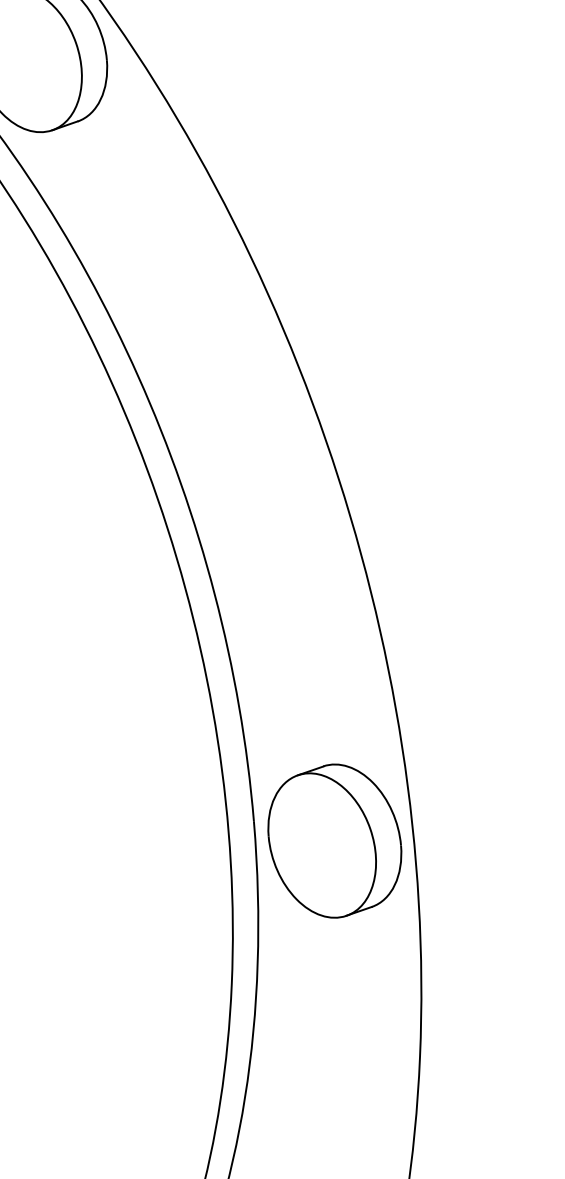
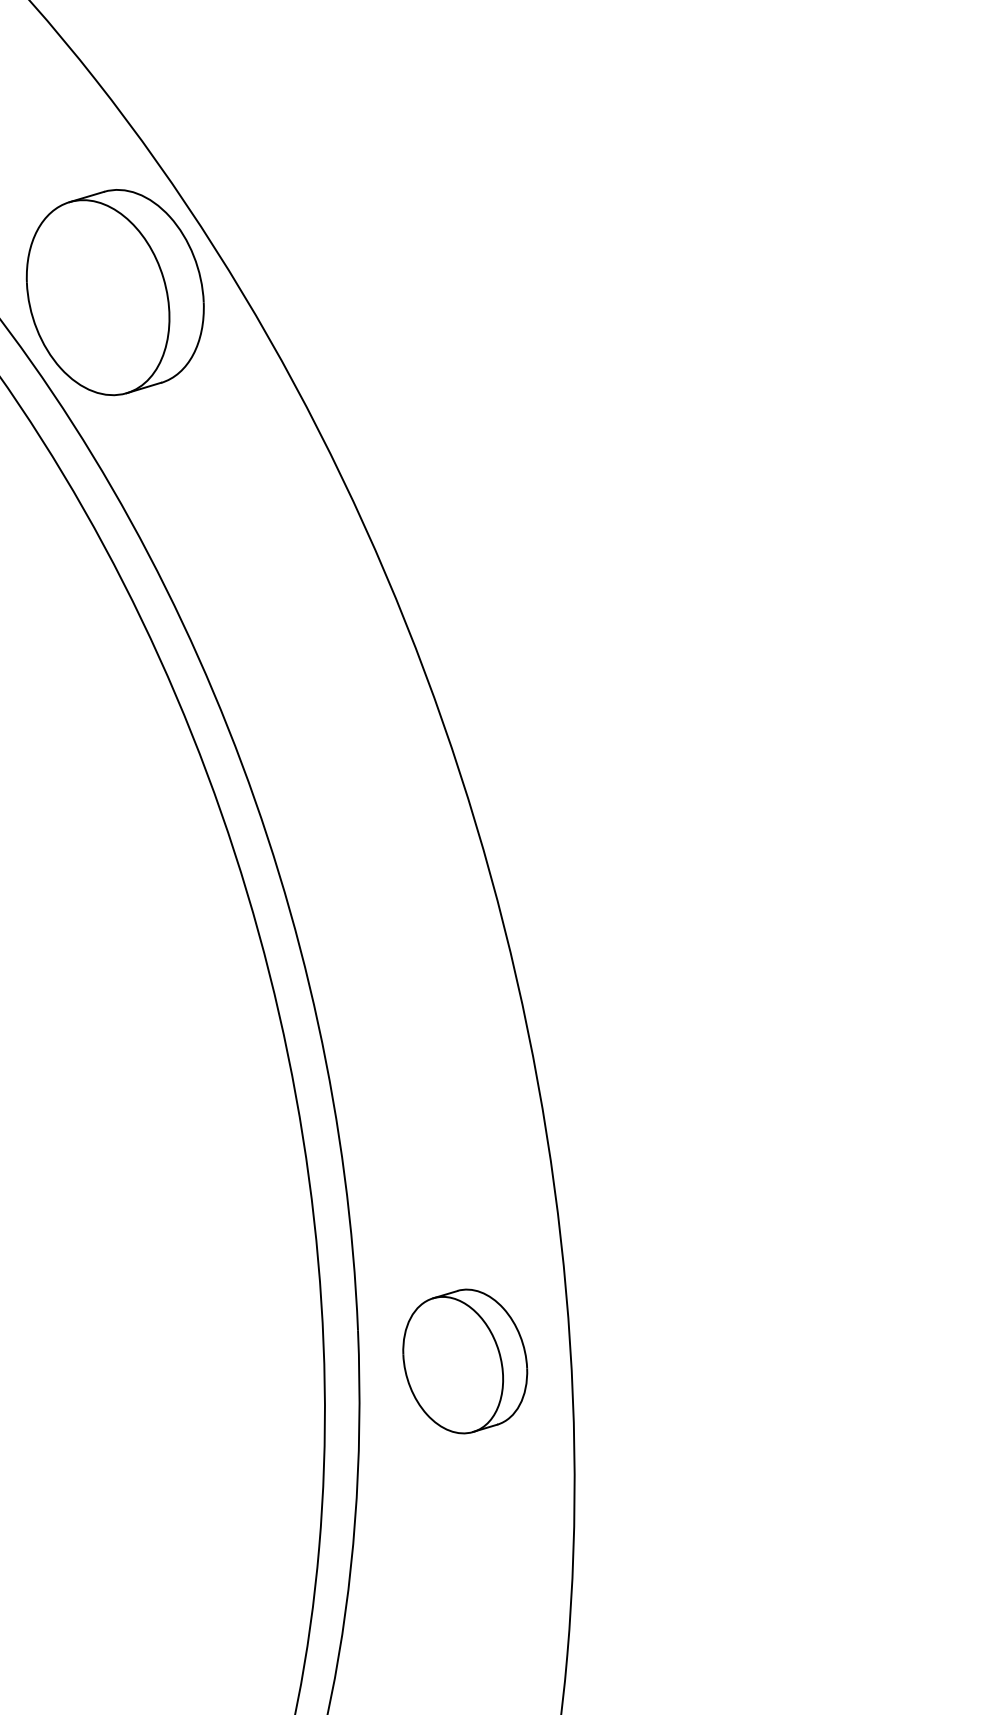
part: (334, 841) -> (464, 1361), size x0.7

